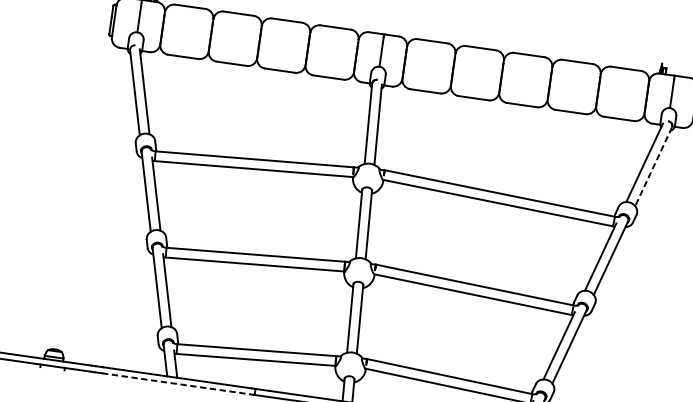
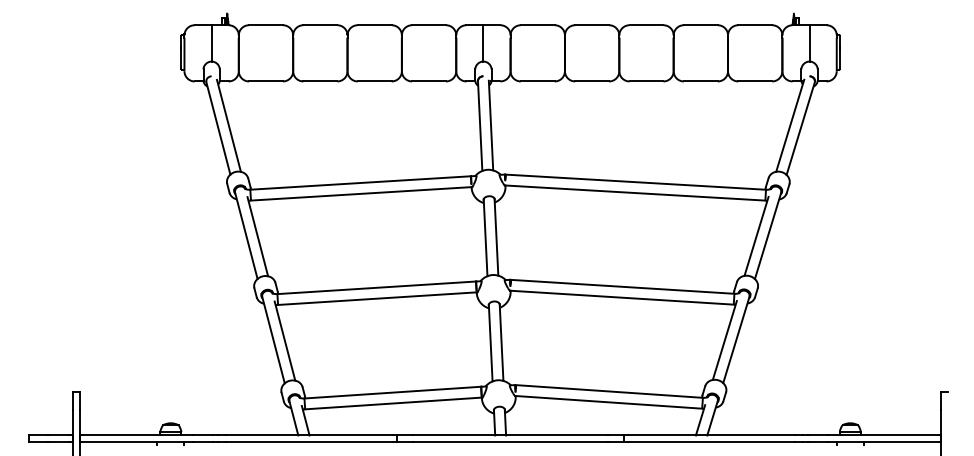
line: (653, 167) -> (800, 129), dashed -> solid
line: (177, 384) -> (310, 442), dashed -> solid

